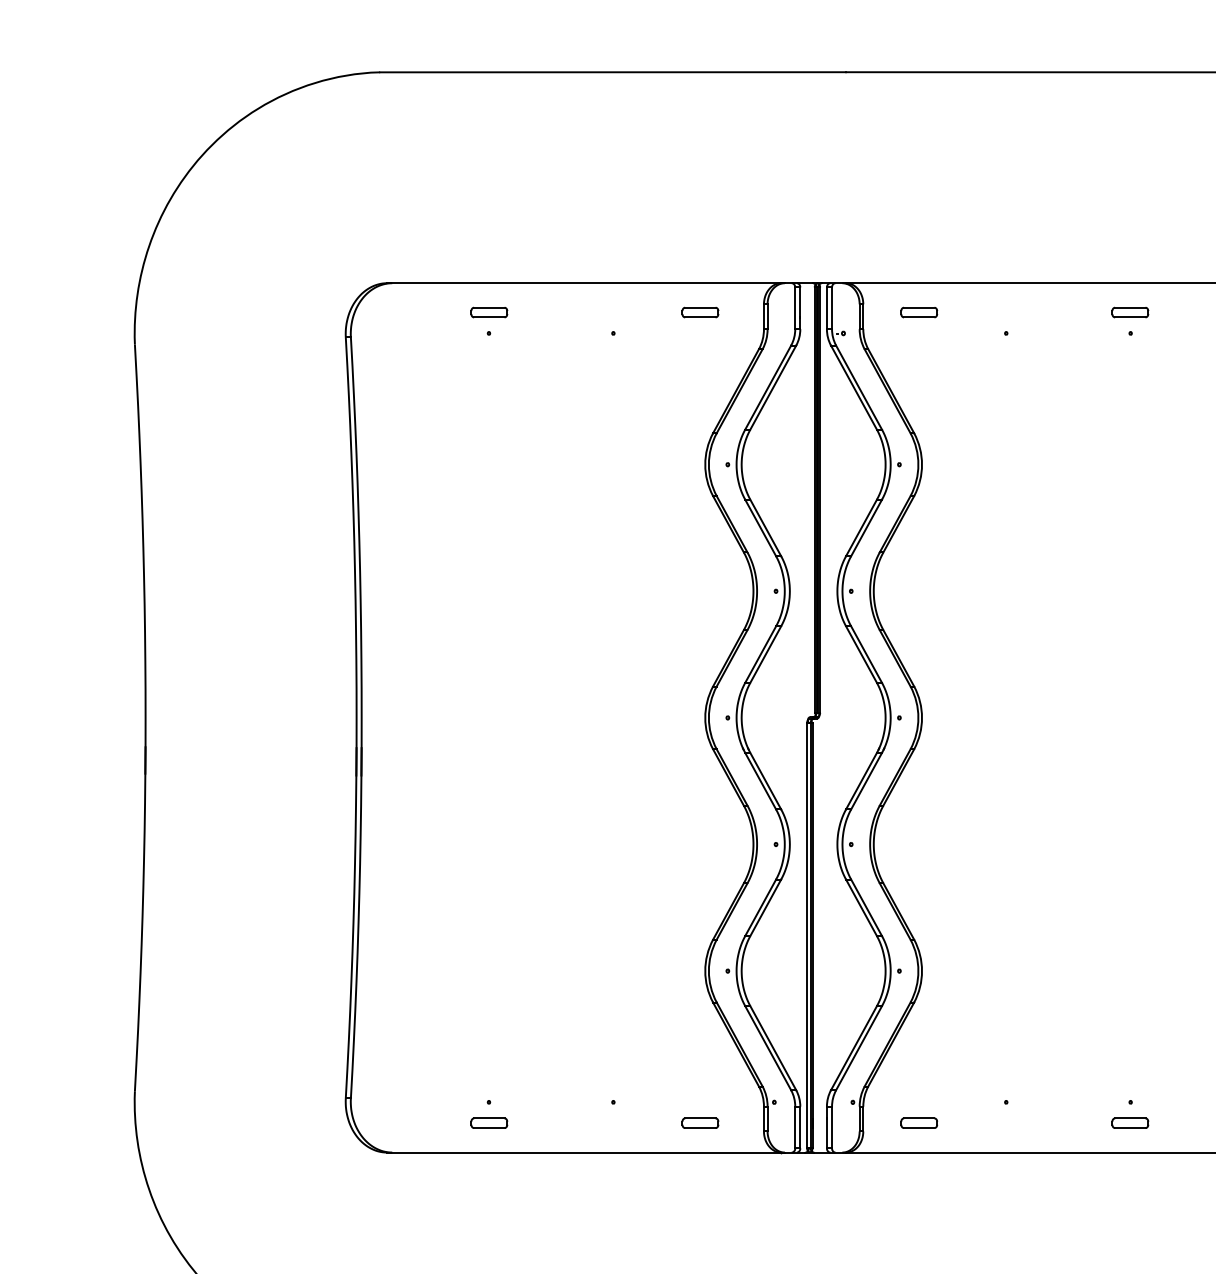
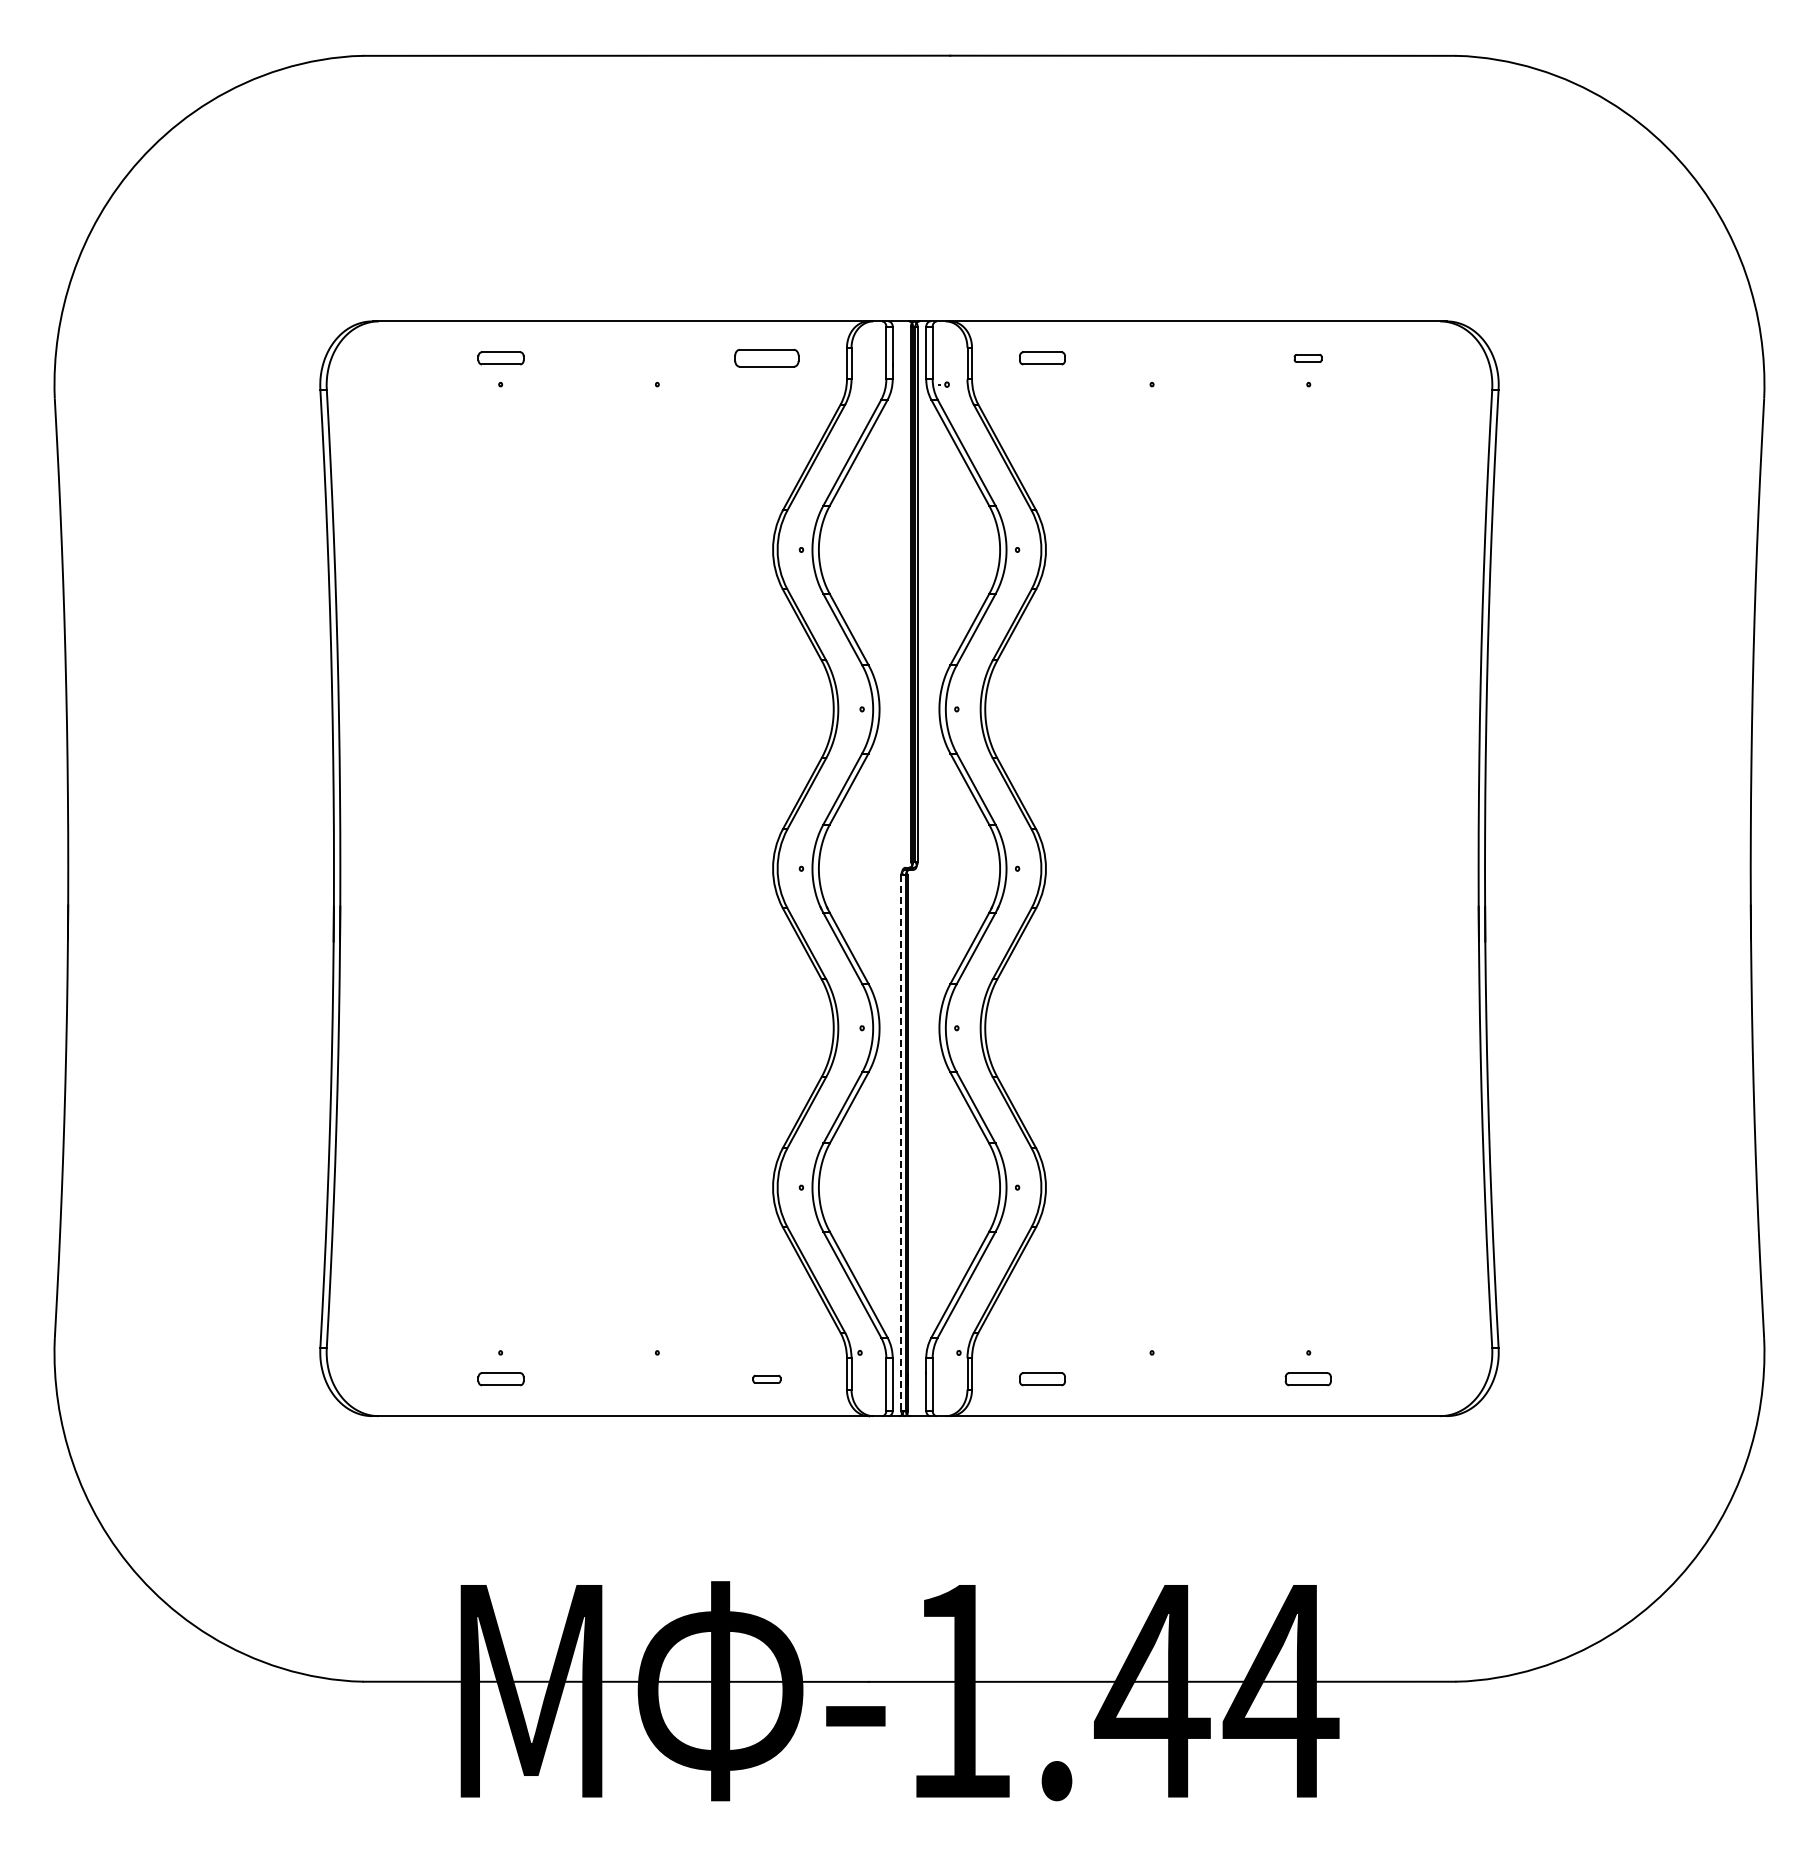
part: (700, 312) -> (766, 358), size x1.4
part: (1129, 312) -> (1307, 358), size x0.6
line: (807, 936) -> (901, 1143), solid -> dashed
part: (700, 1123) -> (766, 1379), size x0.6

